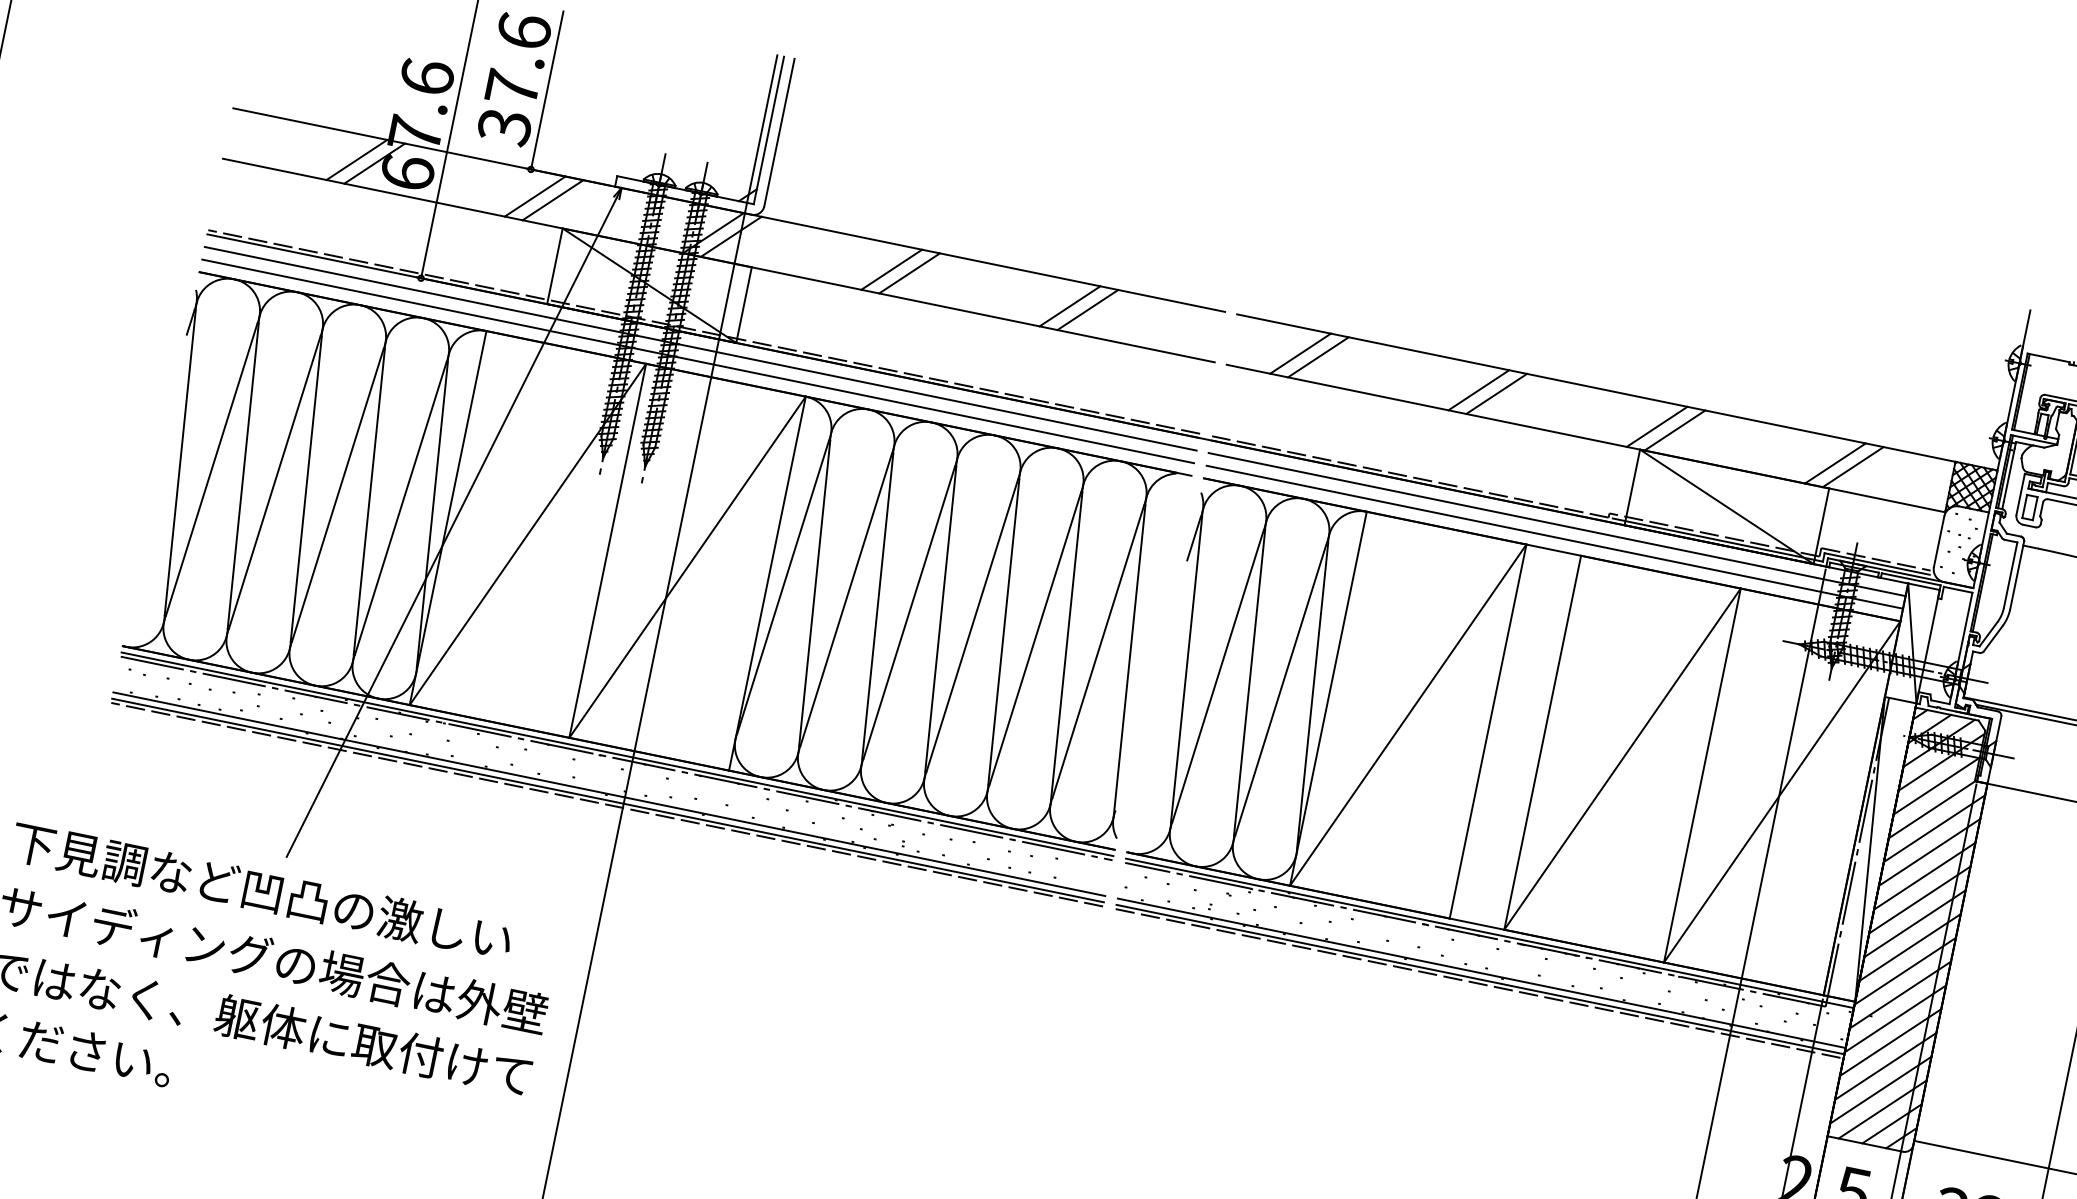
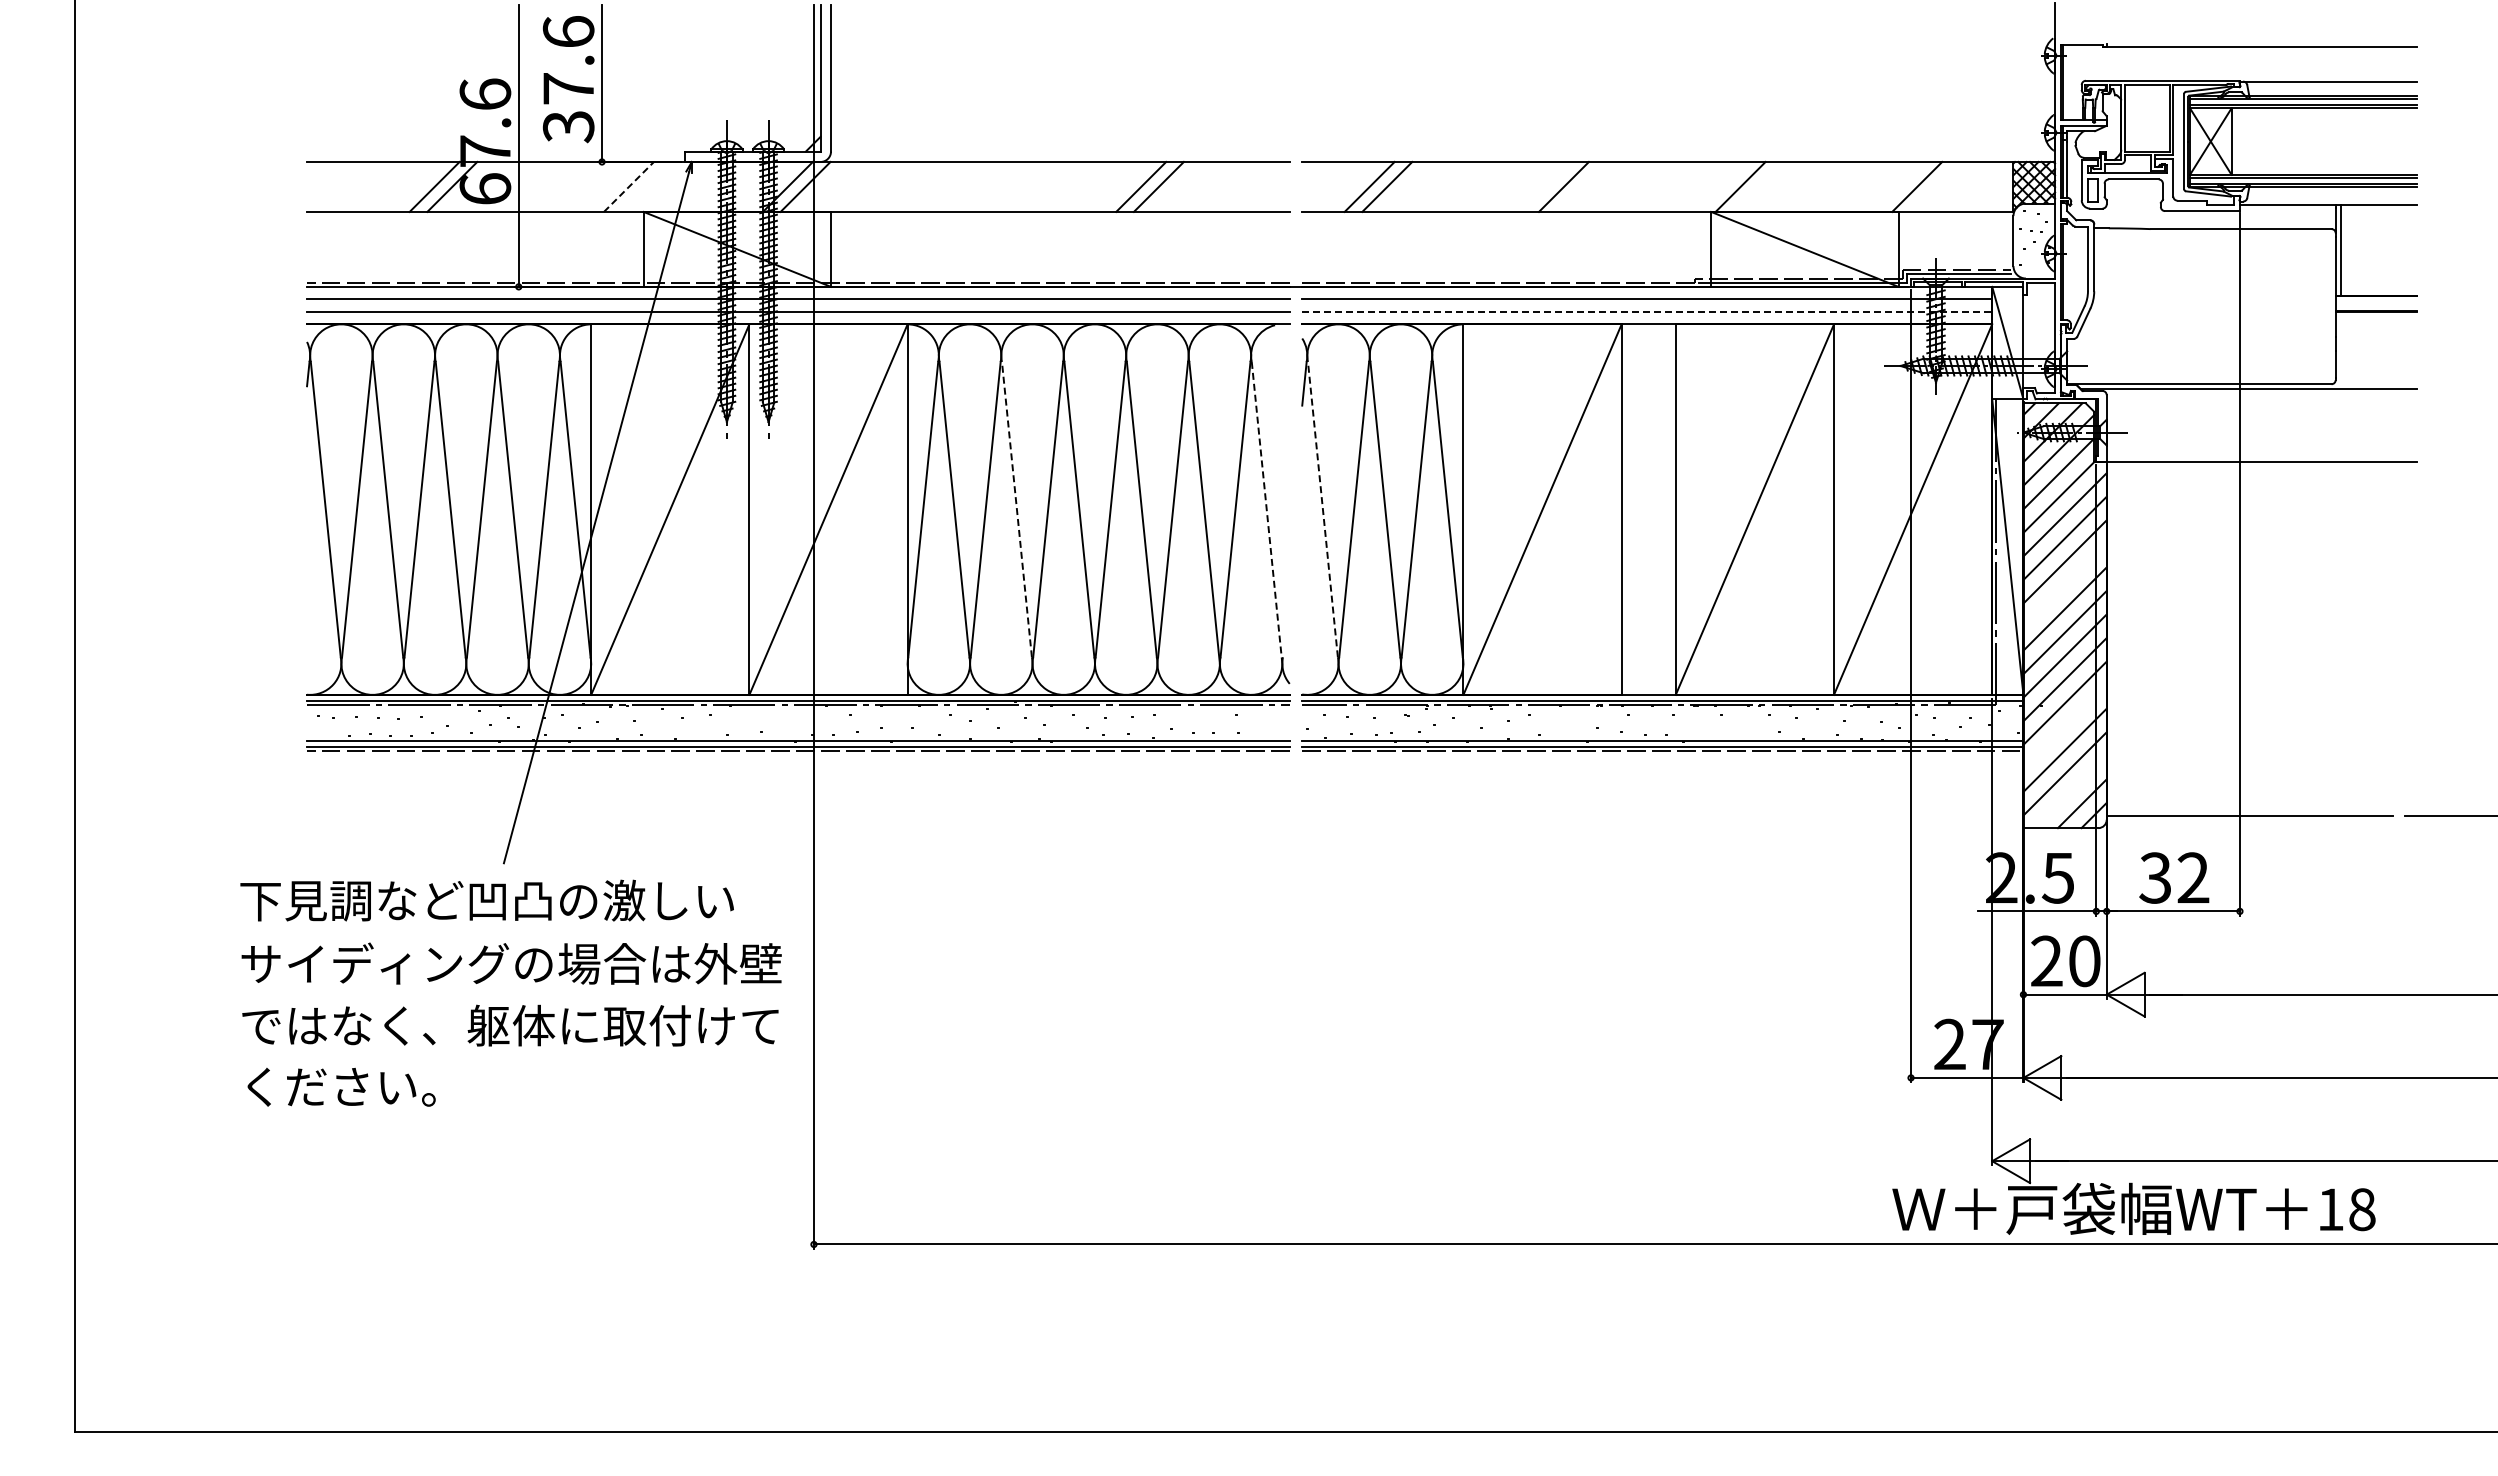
line: (535, 196) -> (611, 186), removed
line: (553, 199) -> (629, 186), solid -> dashed
line: (891, 269) -> (964, 186), removed
line: (909, 273) -> (982, 186), removed
line: (1479, 389) -> (1546, 186), removed
line: (1656, 426) -> (1722, 186), removed
line: (1835, 462) -> (1899, 186), removed
line: (1555, 536) -> (1647, 311), solid -> dashed
line: (877, 606) -> (1016, 509), solid -> dashed
line: (1130, 661) -> (1267, 512), solid -> dashed
line: (1186, 669) -> (1322, 509), solid -> dashed
line: (1919, 899) -> (2064, 585), removed
line: (1890, 1042) -> (2064, 726), removed
line: (1882, 1109) -> (2070, 791), removed

